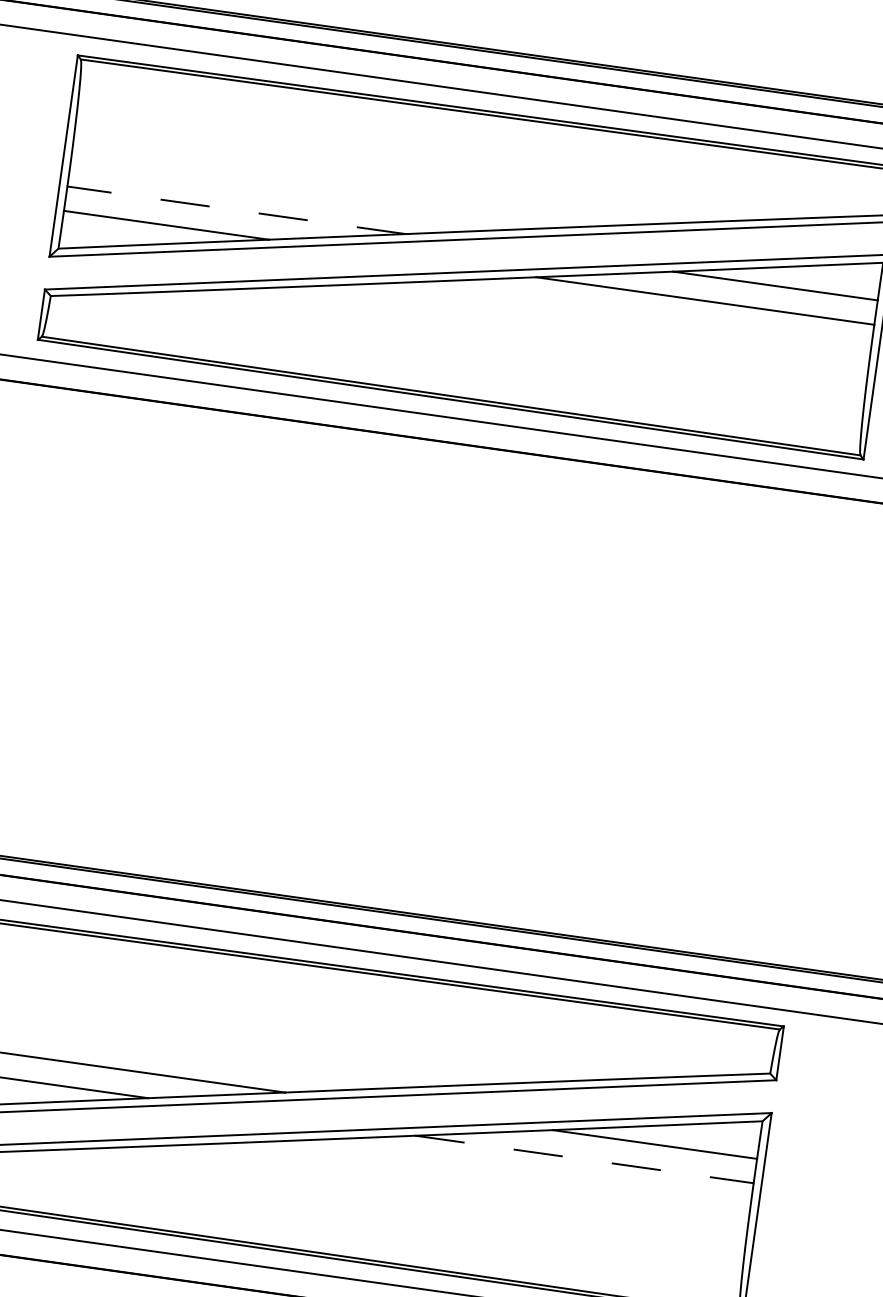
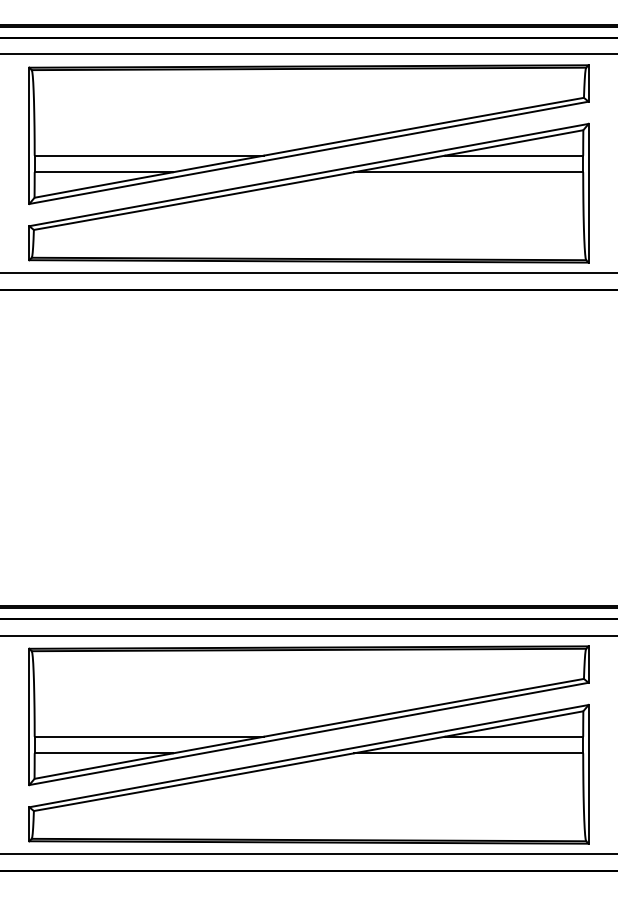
line: (237, 210) -> (149, 155), dashed -> solid
line: (585, 1159) -> (469, 753), dashed -> solid

